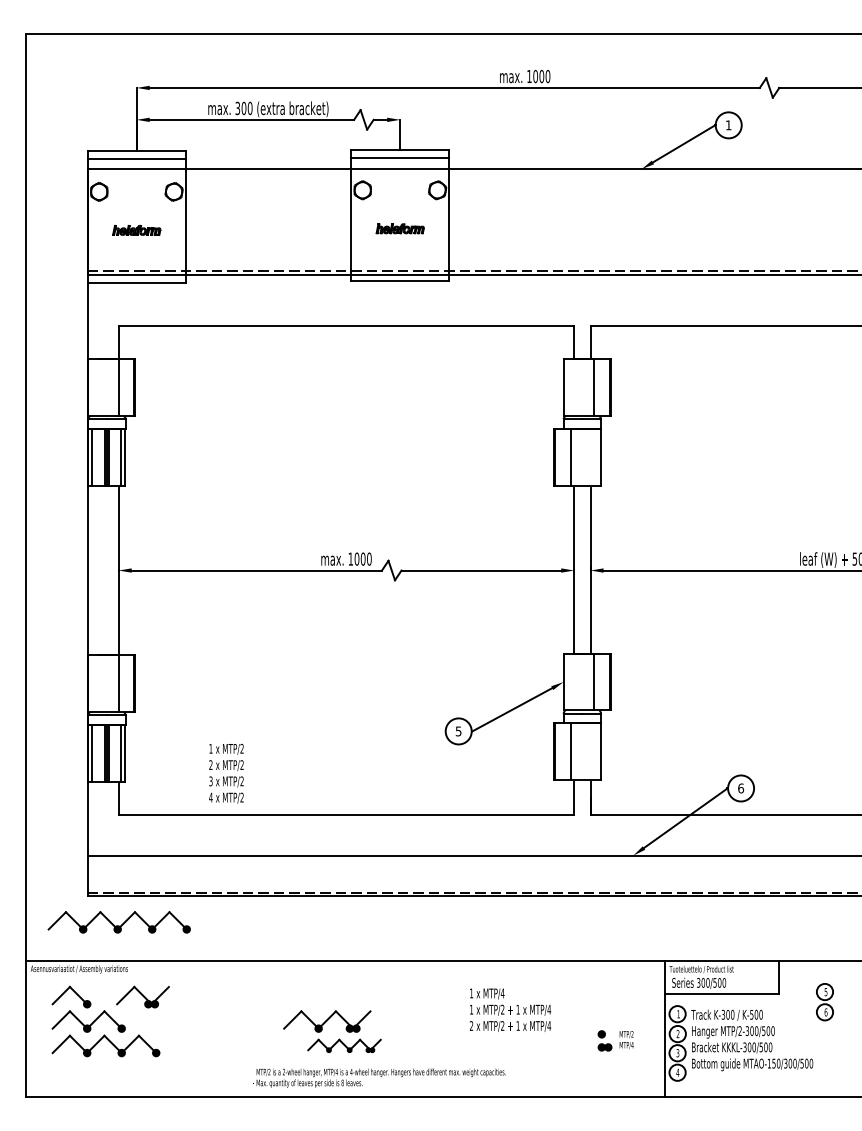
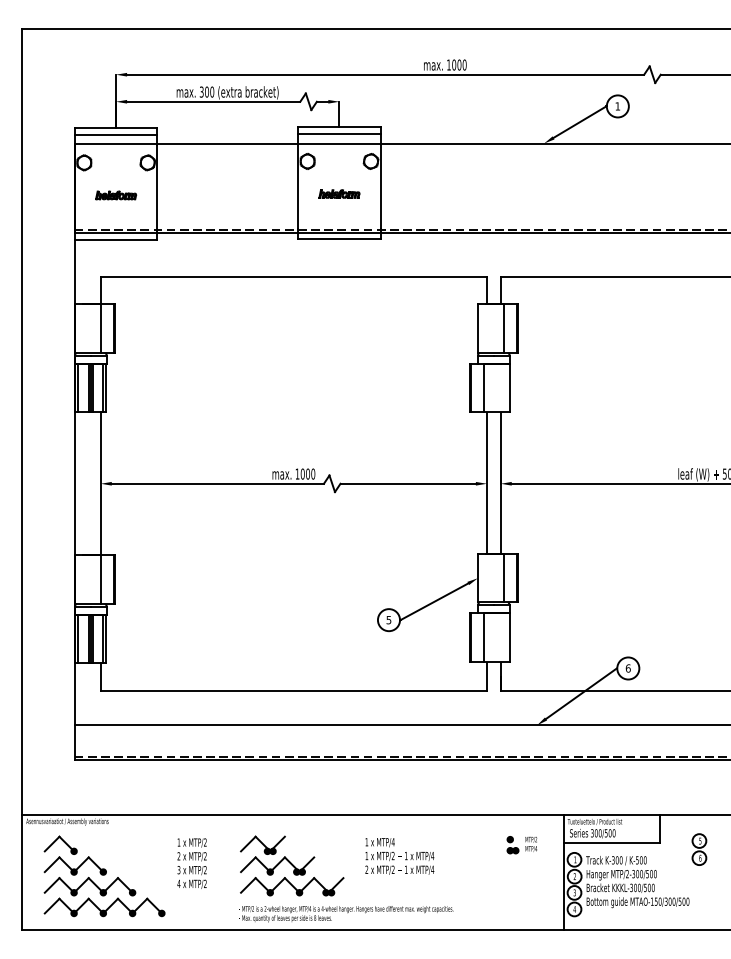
text: (226, 773) -> (192, 863), moved
part: (118, 922) -> (104, 907), moved
part: (142, 996) -> (262, 844), moved
text: (510, 1009) -> (399, 855), moved
part: (615, 1040) -> (521, 844), moved
part: (344, 1045) -> (292, 886), size x1.67
text: (379, 1077) -> (346, 913), moved

